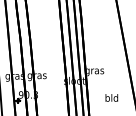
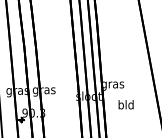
text: (111, 97) -> (125, 104), moved

